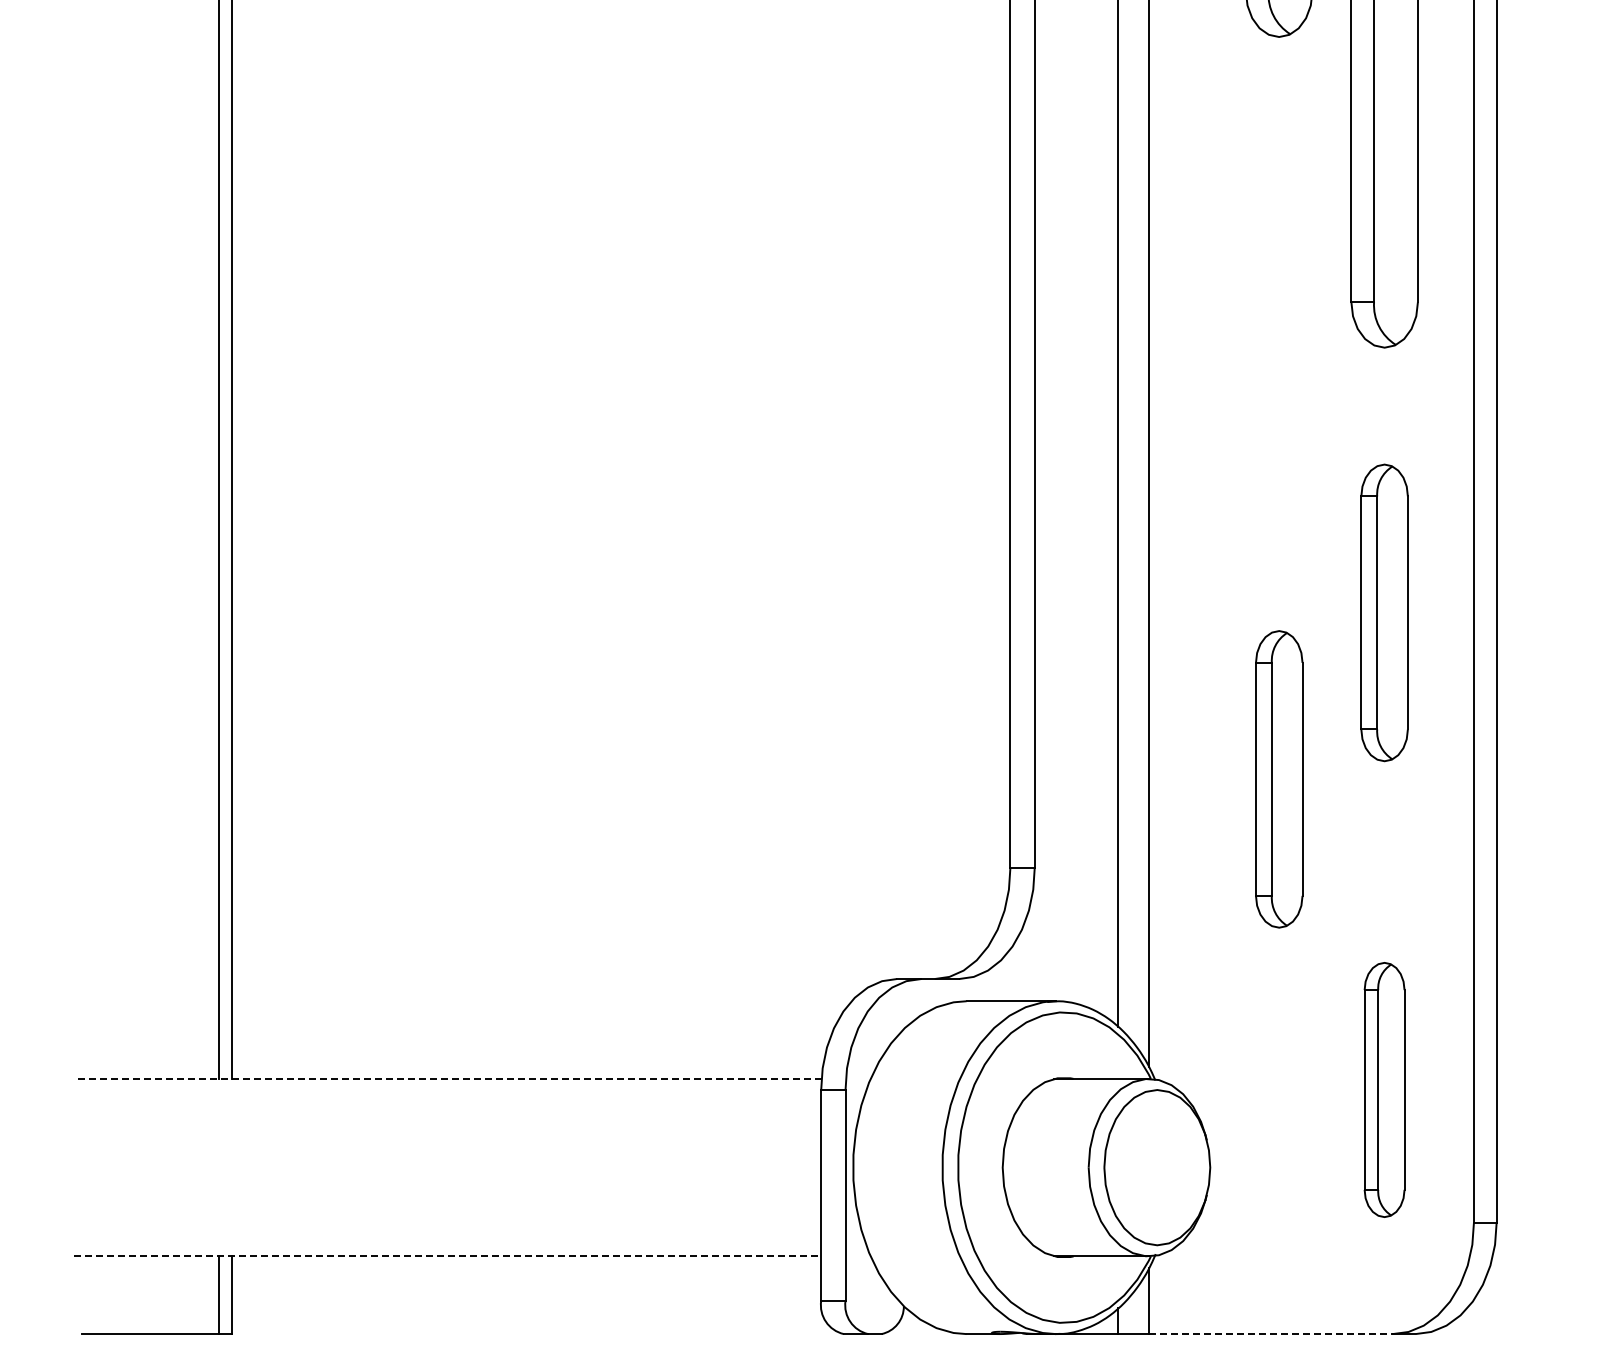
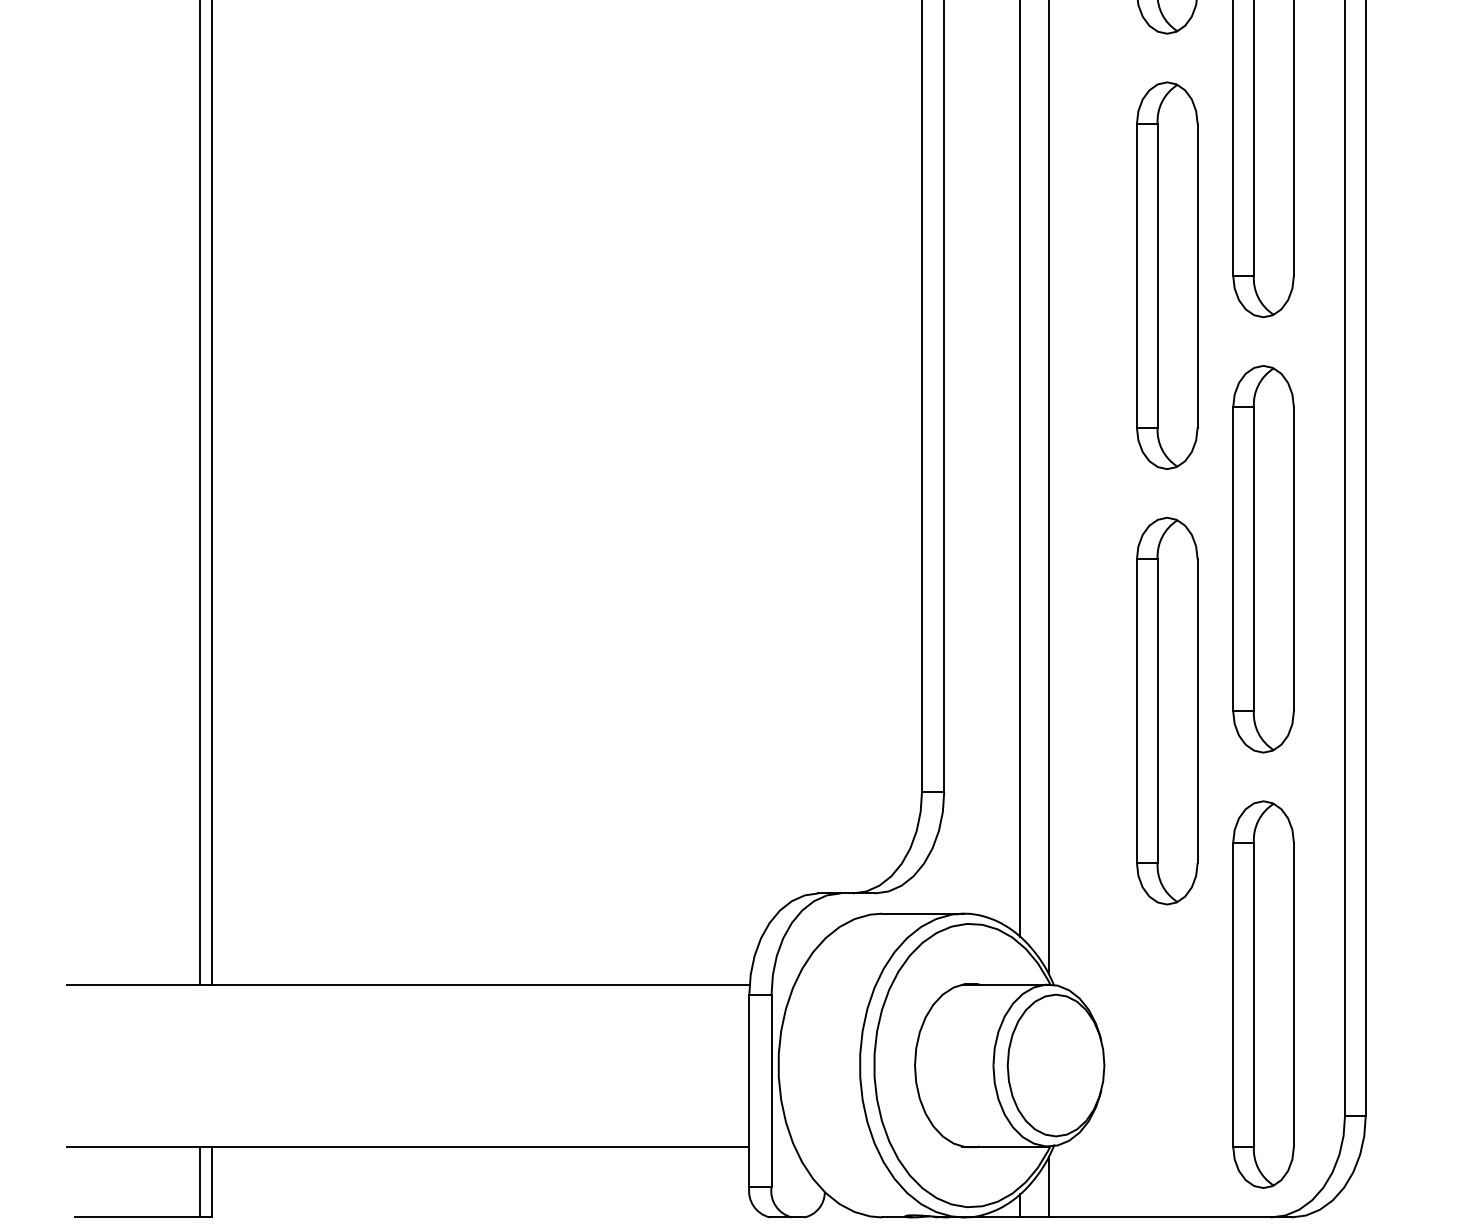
part: (1279, 301) -> (1167, 275), added
part: (1384, 612) -> (1263, 558), size x1.43
part: (1279, 779) -> (1167, 711), size x1.43
line: (447, 1078) -> (408, 984), dashed -> solid
part: (1384, 1089) -> (1263, 994), size x1.67
line: (447, 1256) -> (408, 1146), dashed -> solid
line: (1271, 1334) -> (1160, 1217), dashed -> solid

